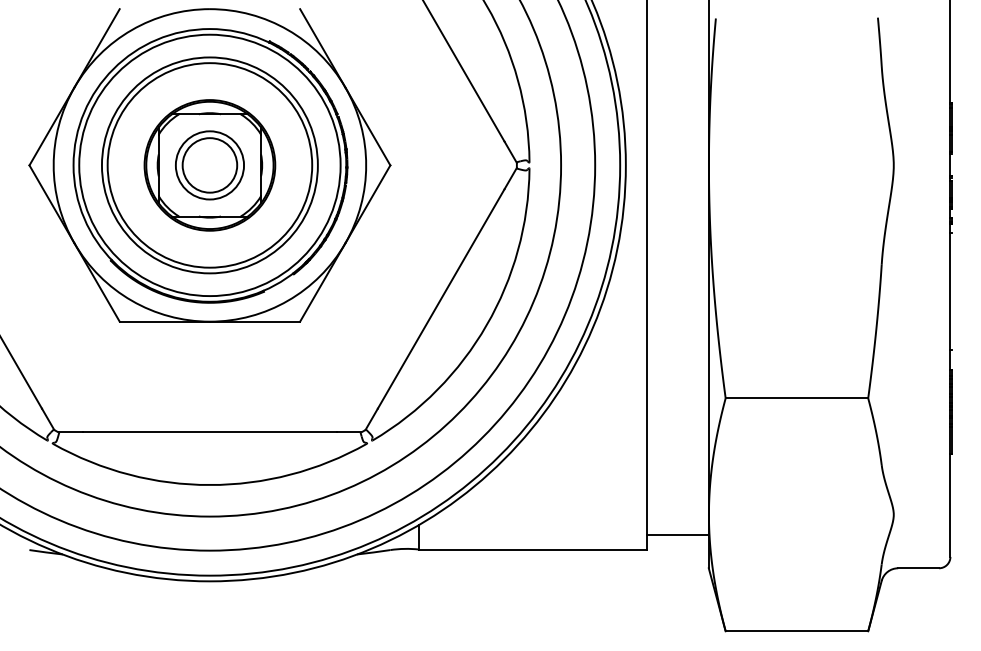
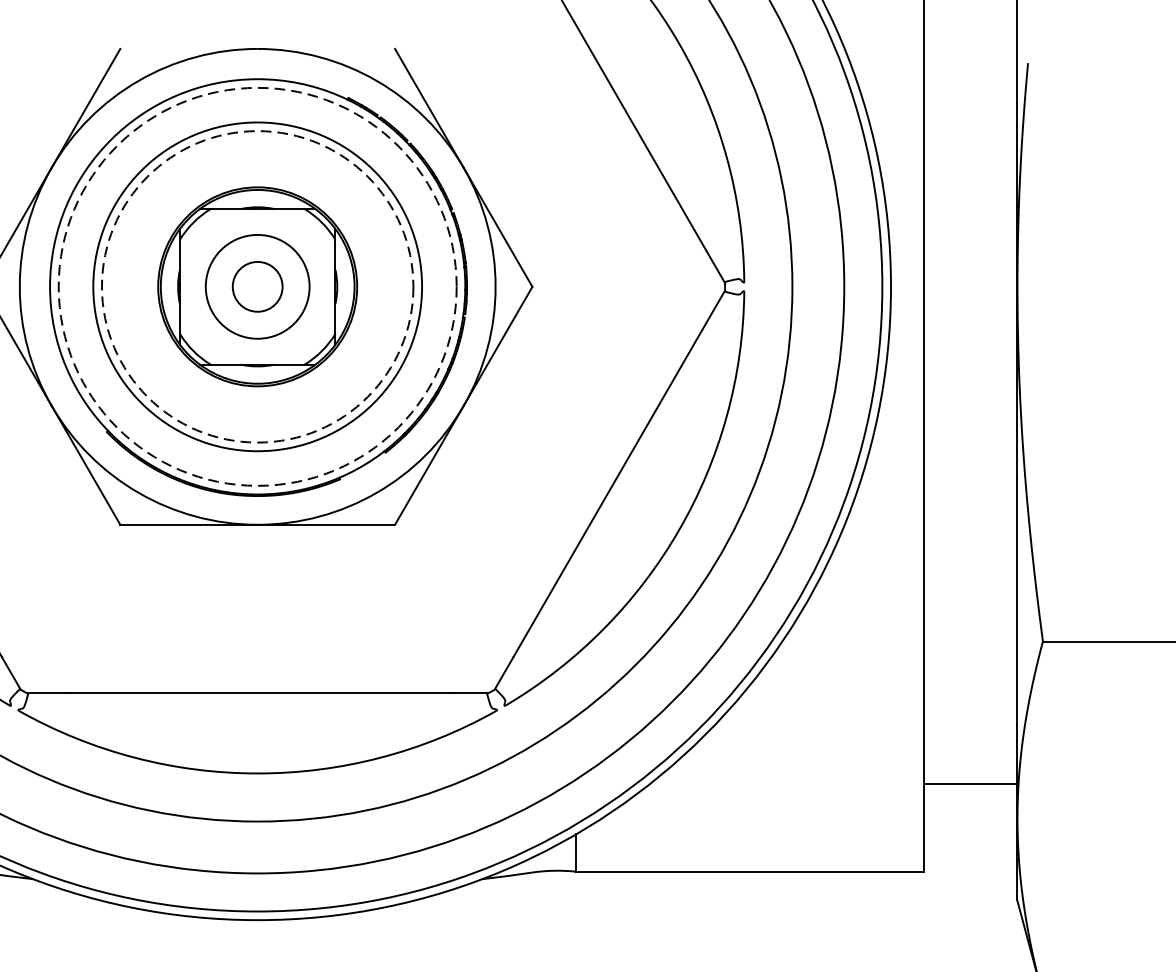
circle: (209, 165) -> (257, 286), size x0.6
circle: (209, 165) -> (257, 286), solid -> dashed
circle: (209, 165) -> (257, 286), solid -> dashed
line: (677, 534) -> (969, 783), moved

